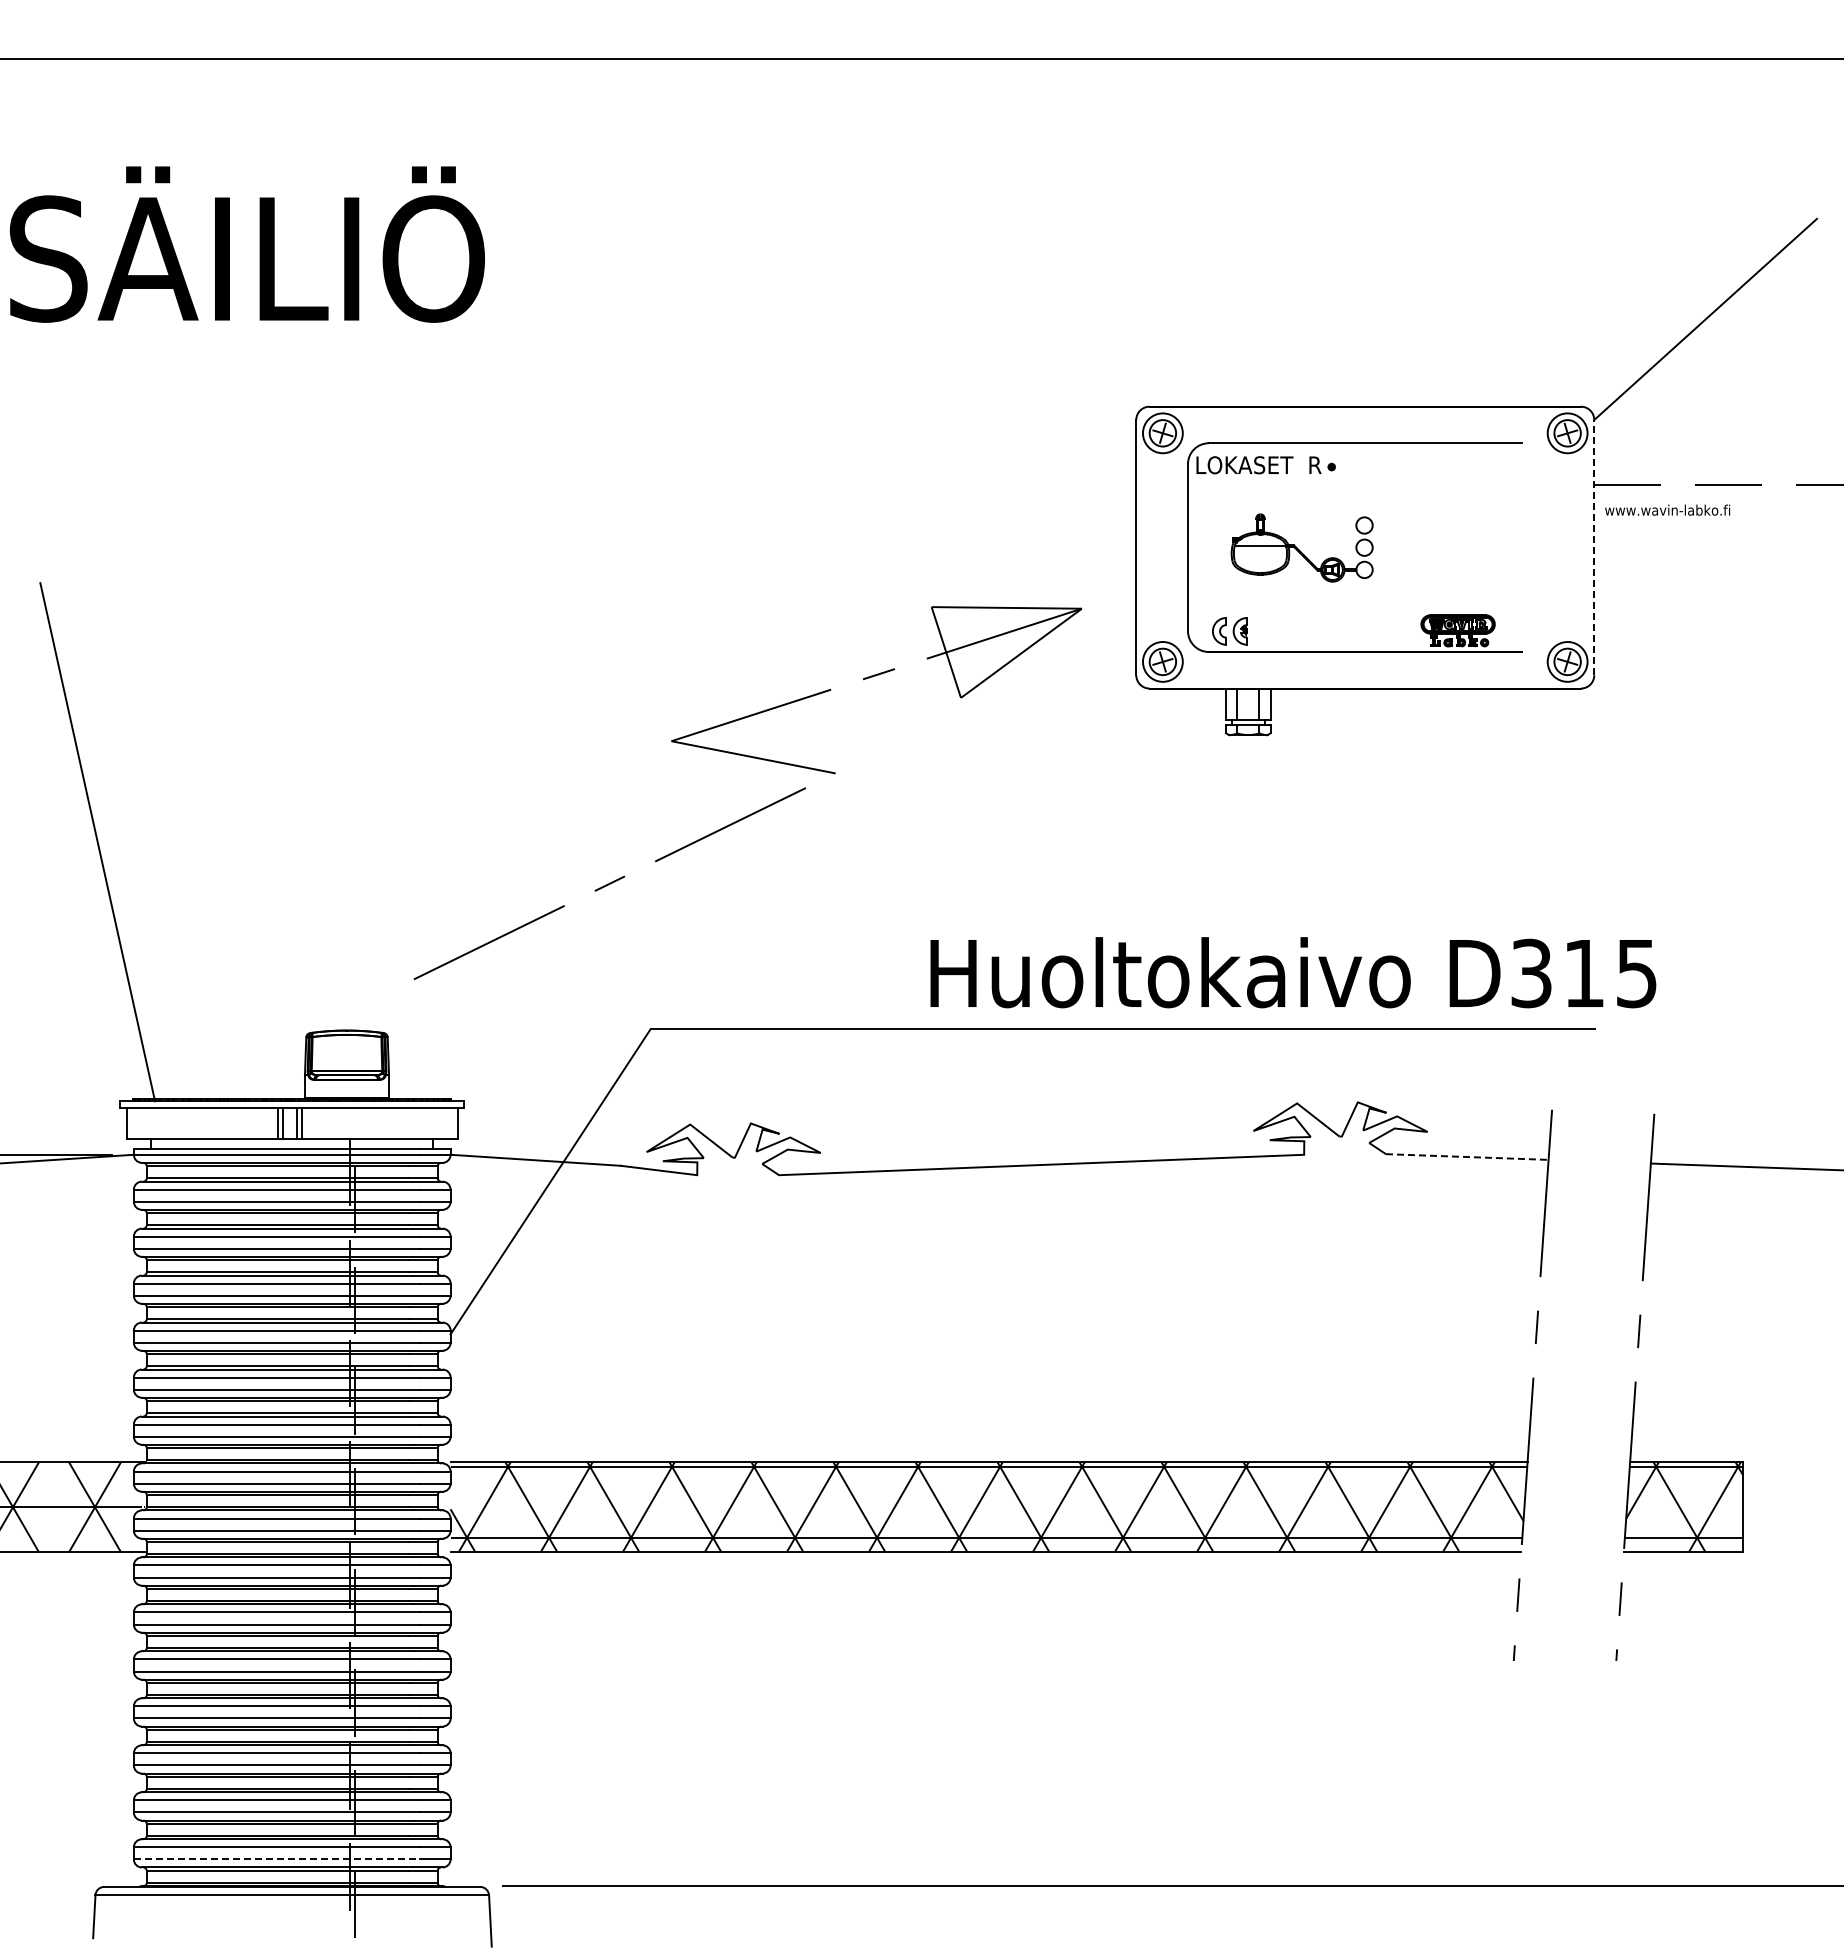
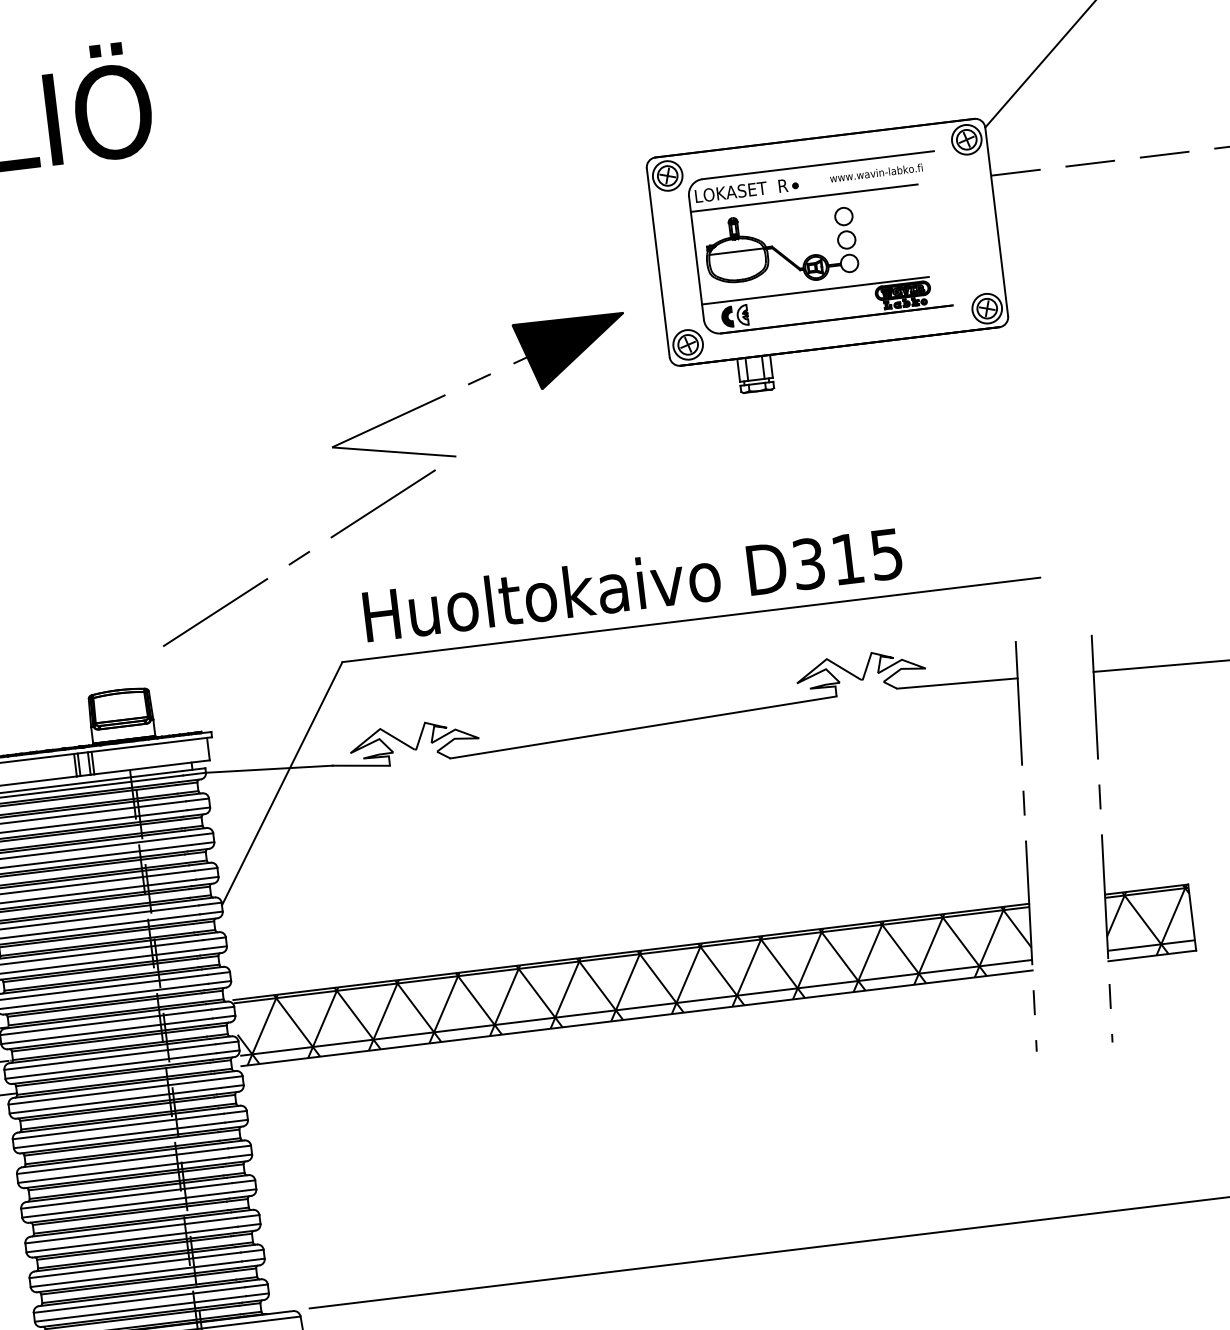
line: (1340, 485) -> (803, 198), added
text: (1667, 509) -> (876, 172), moved
part: (1301, 547) -> (780, 247), size x1.43
line: (1594, 547) -> (996, 221), dashed -> solid
line: (1340, 610) -> (814, 291), added
fill: (1219, 631) -> (727, 317), added
fill: (1006, 652) -> (571, 351), added
text: (1293, 972) -> (632, 584), moved
line: (1467, 1157) -> (957, 683), dashed -> solid
line: (276, 1859) -> (140, 1309), dashed -> solid

